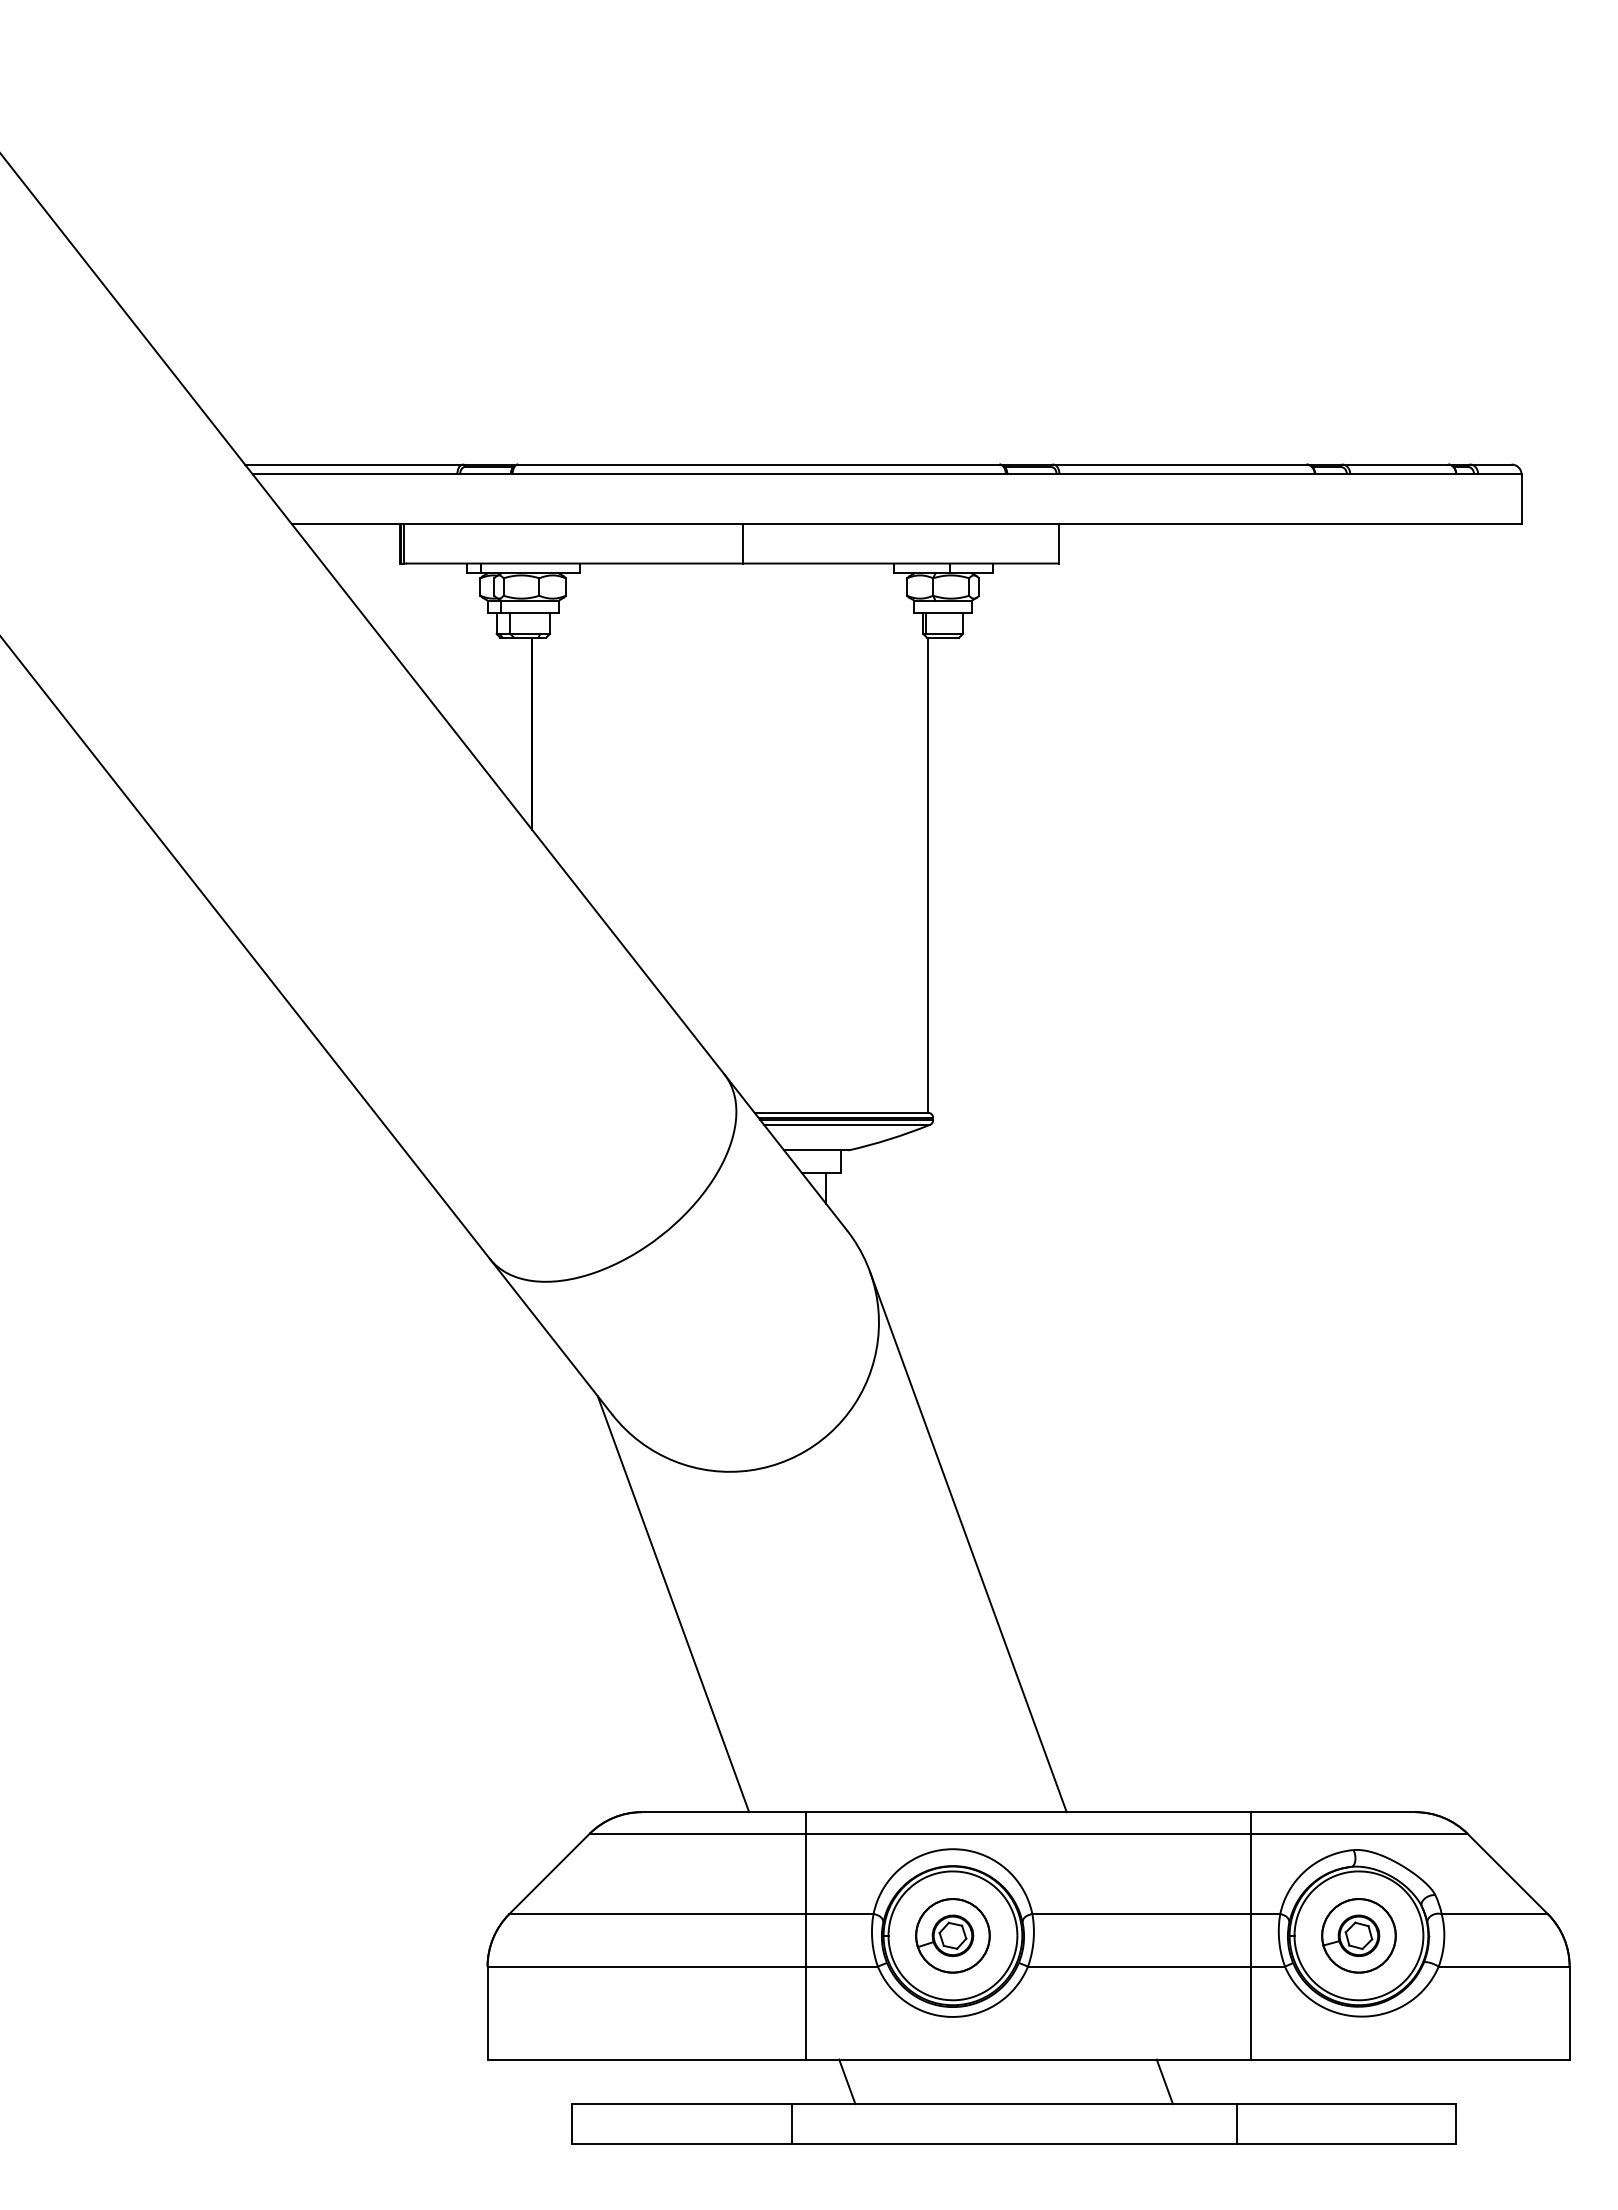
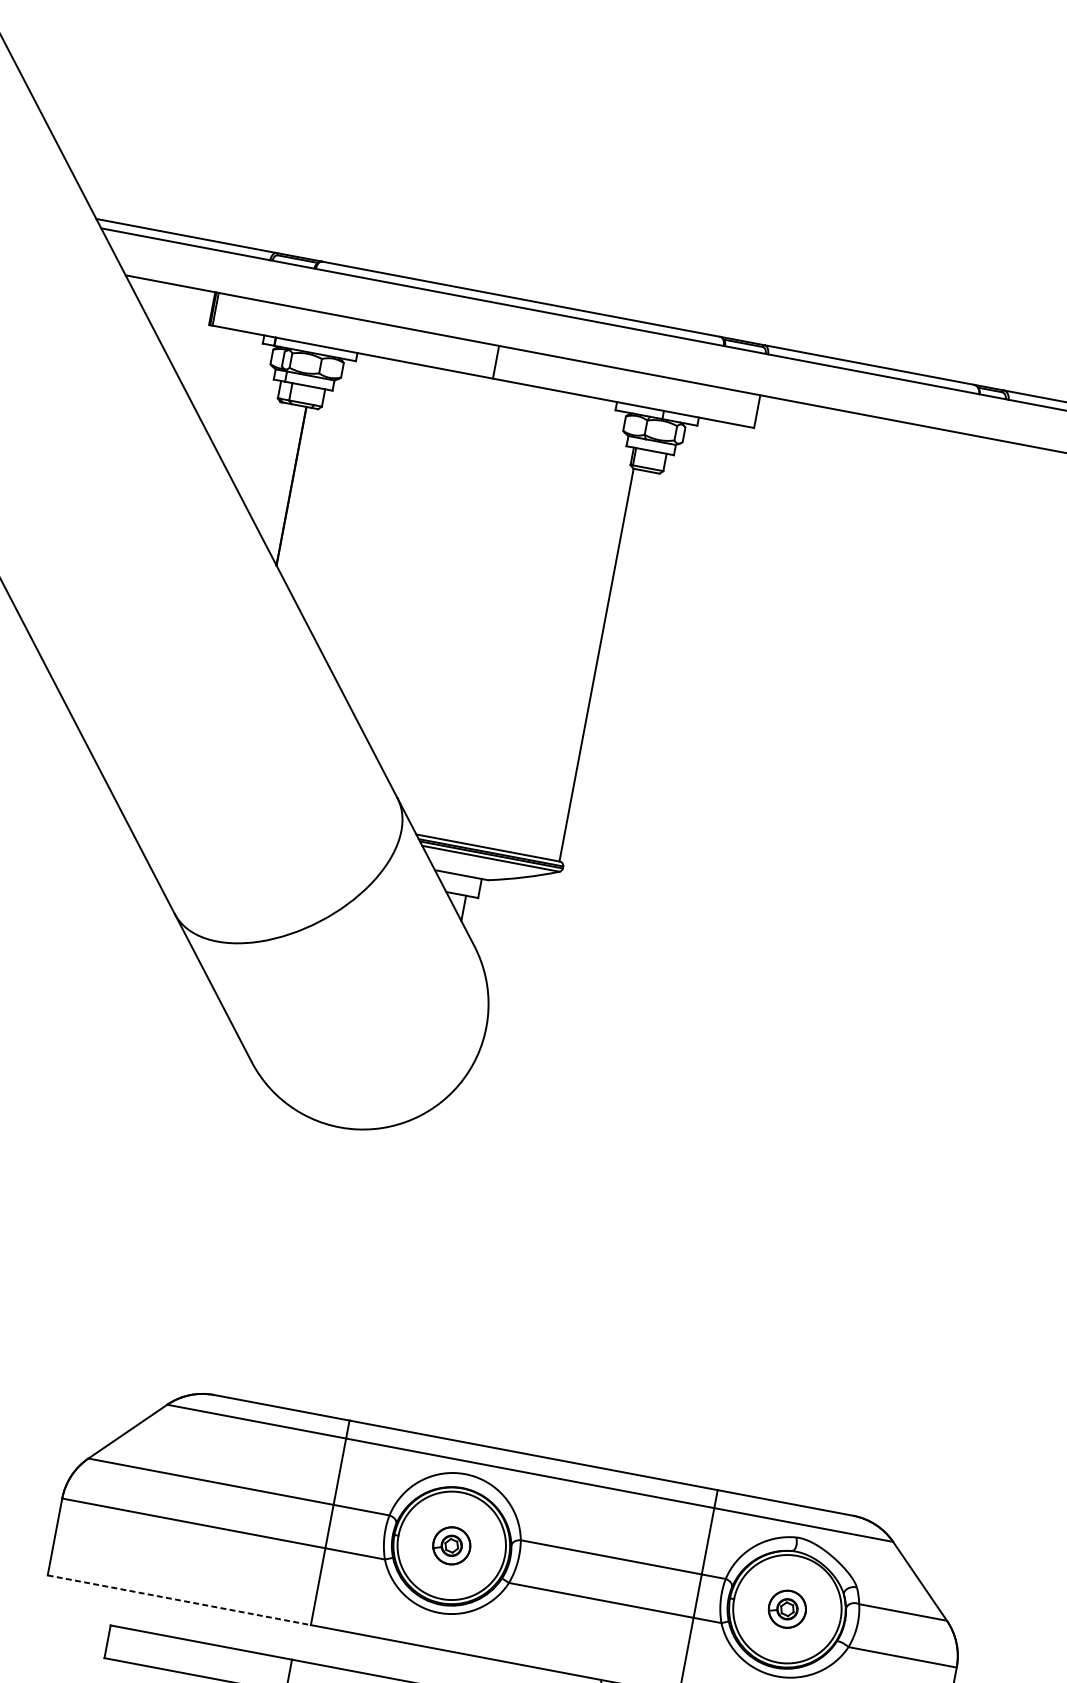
line: (967, 1541) -> (525, 1222), removed
line: (673, 1604) -> (272, 1228), removed
part: (952, 1935) -> (451, 1545), size x0.6
part: (1358, 1935) -> (787, 1608), size x0.6
line: (647, 2059) -> (179, 1600), solid -> dashed
line: (847, 2081) -> (341, 1649), removed

